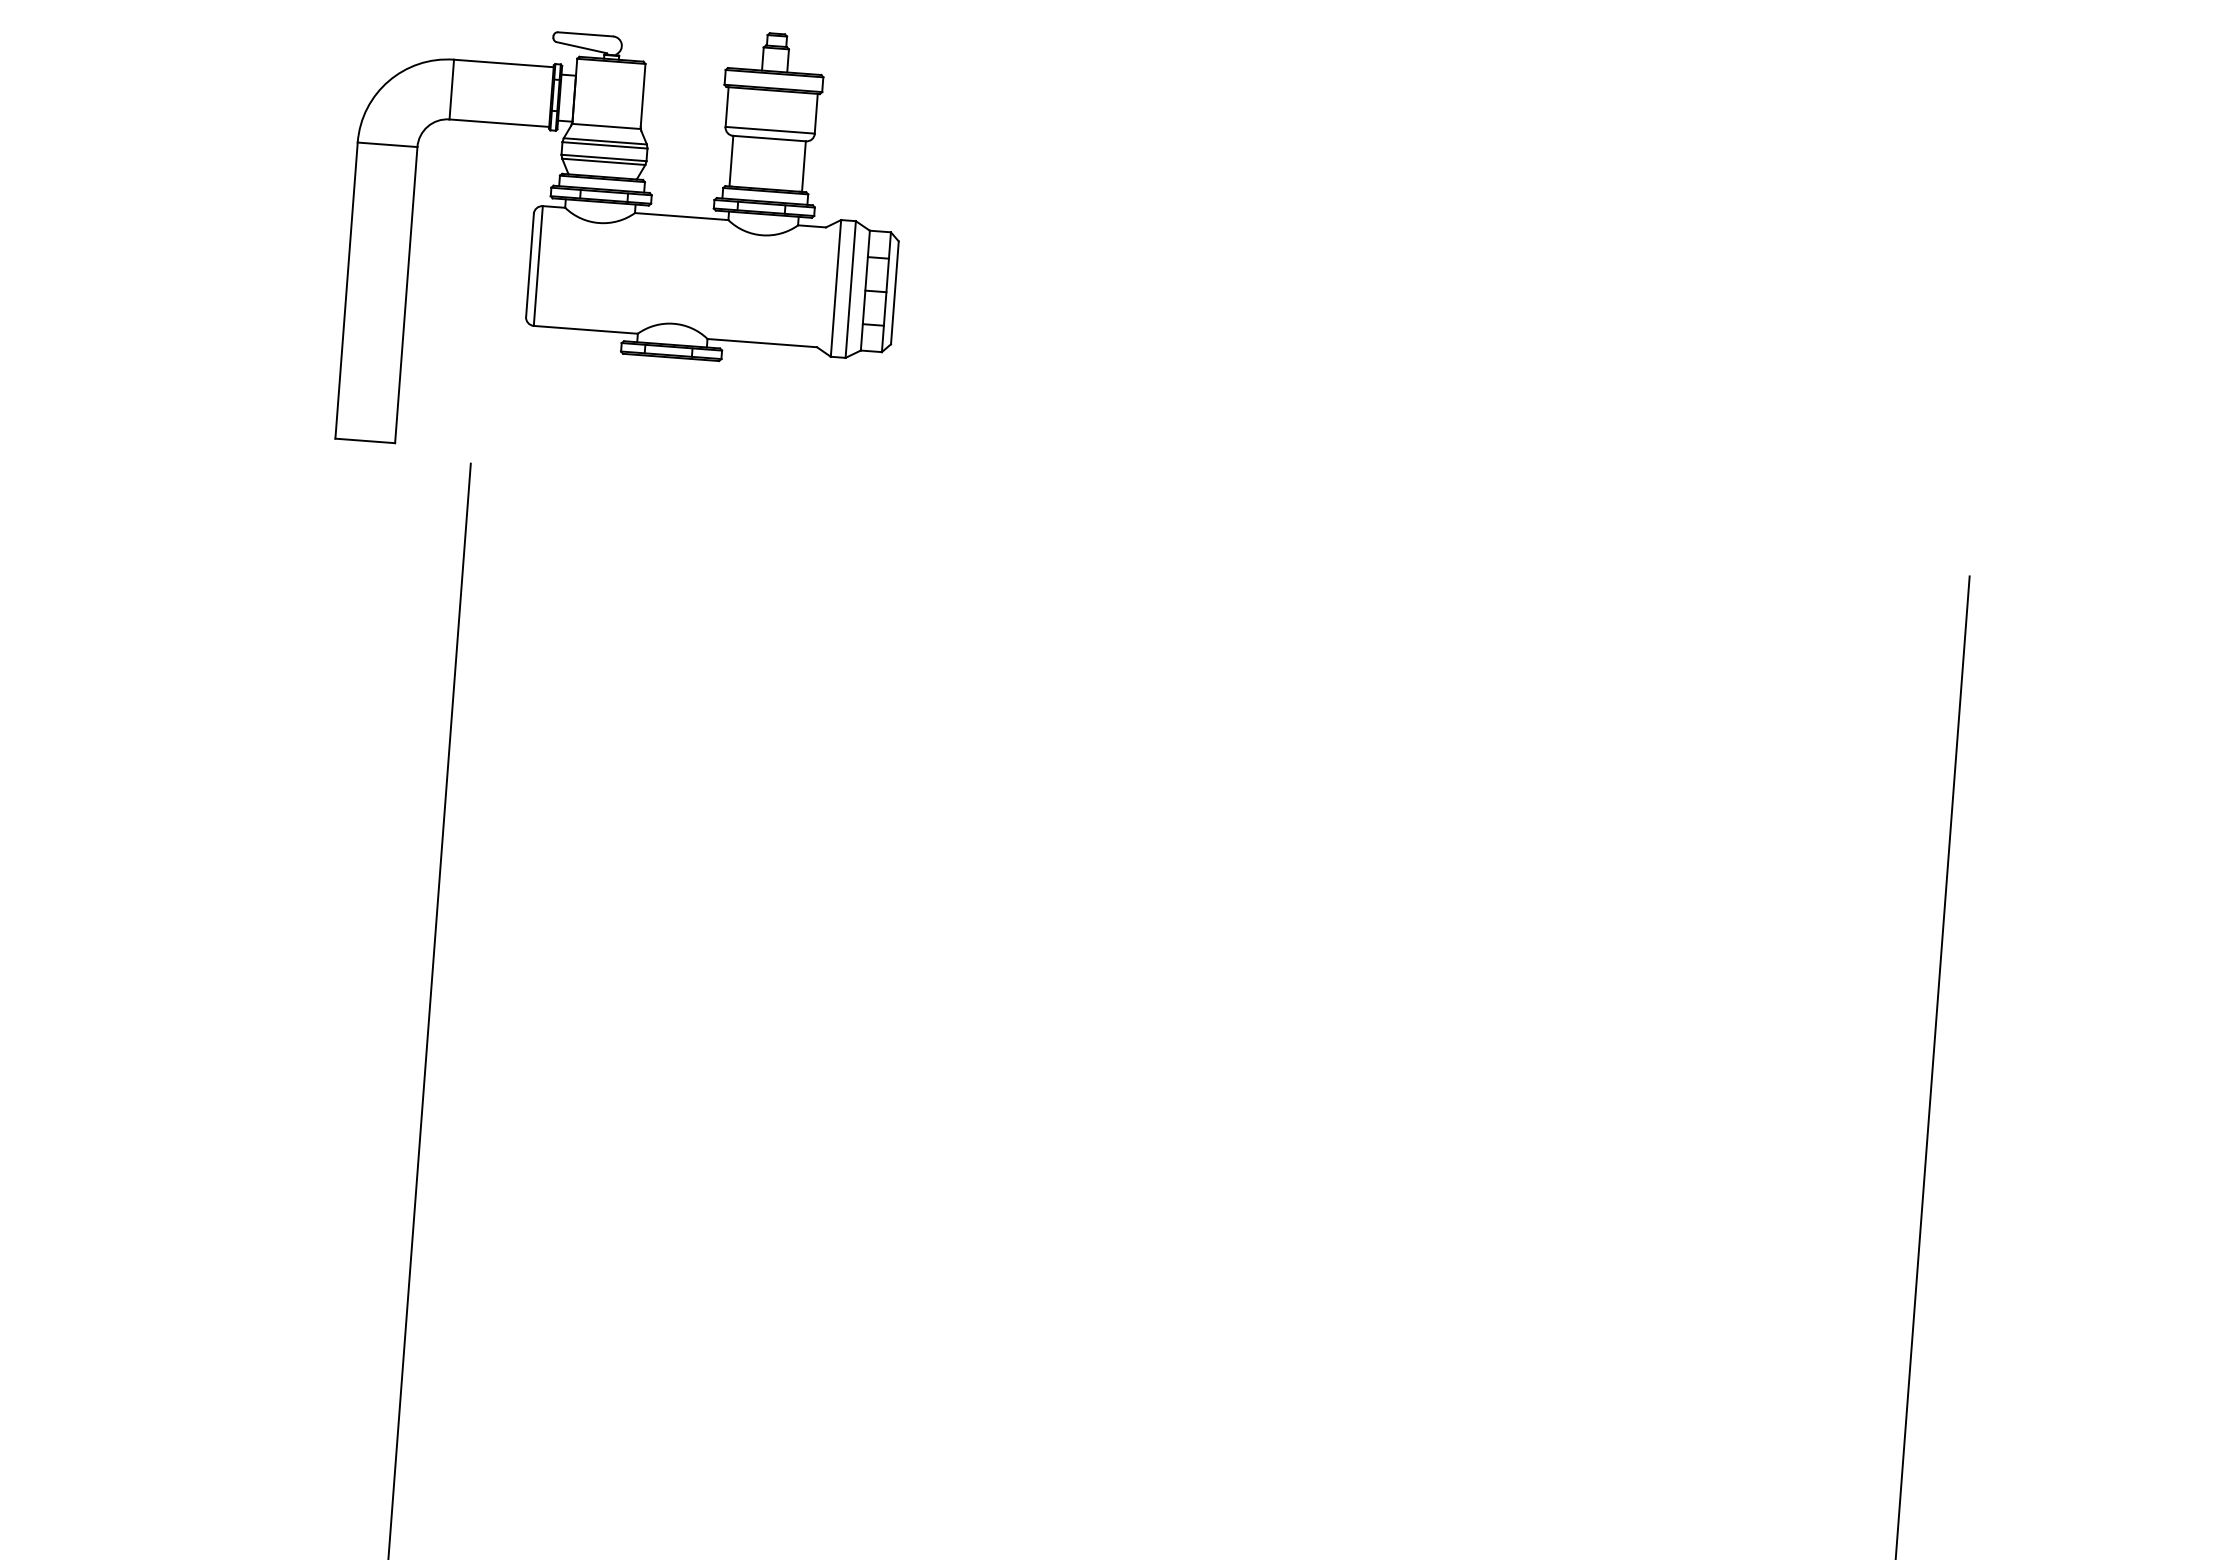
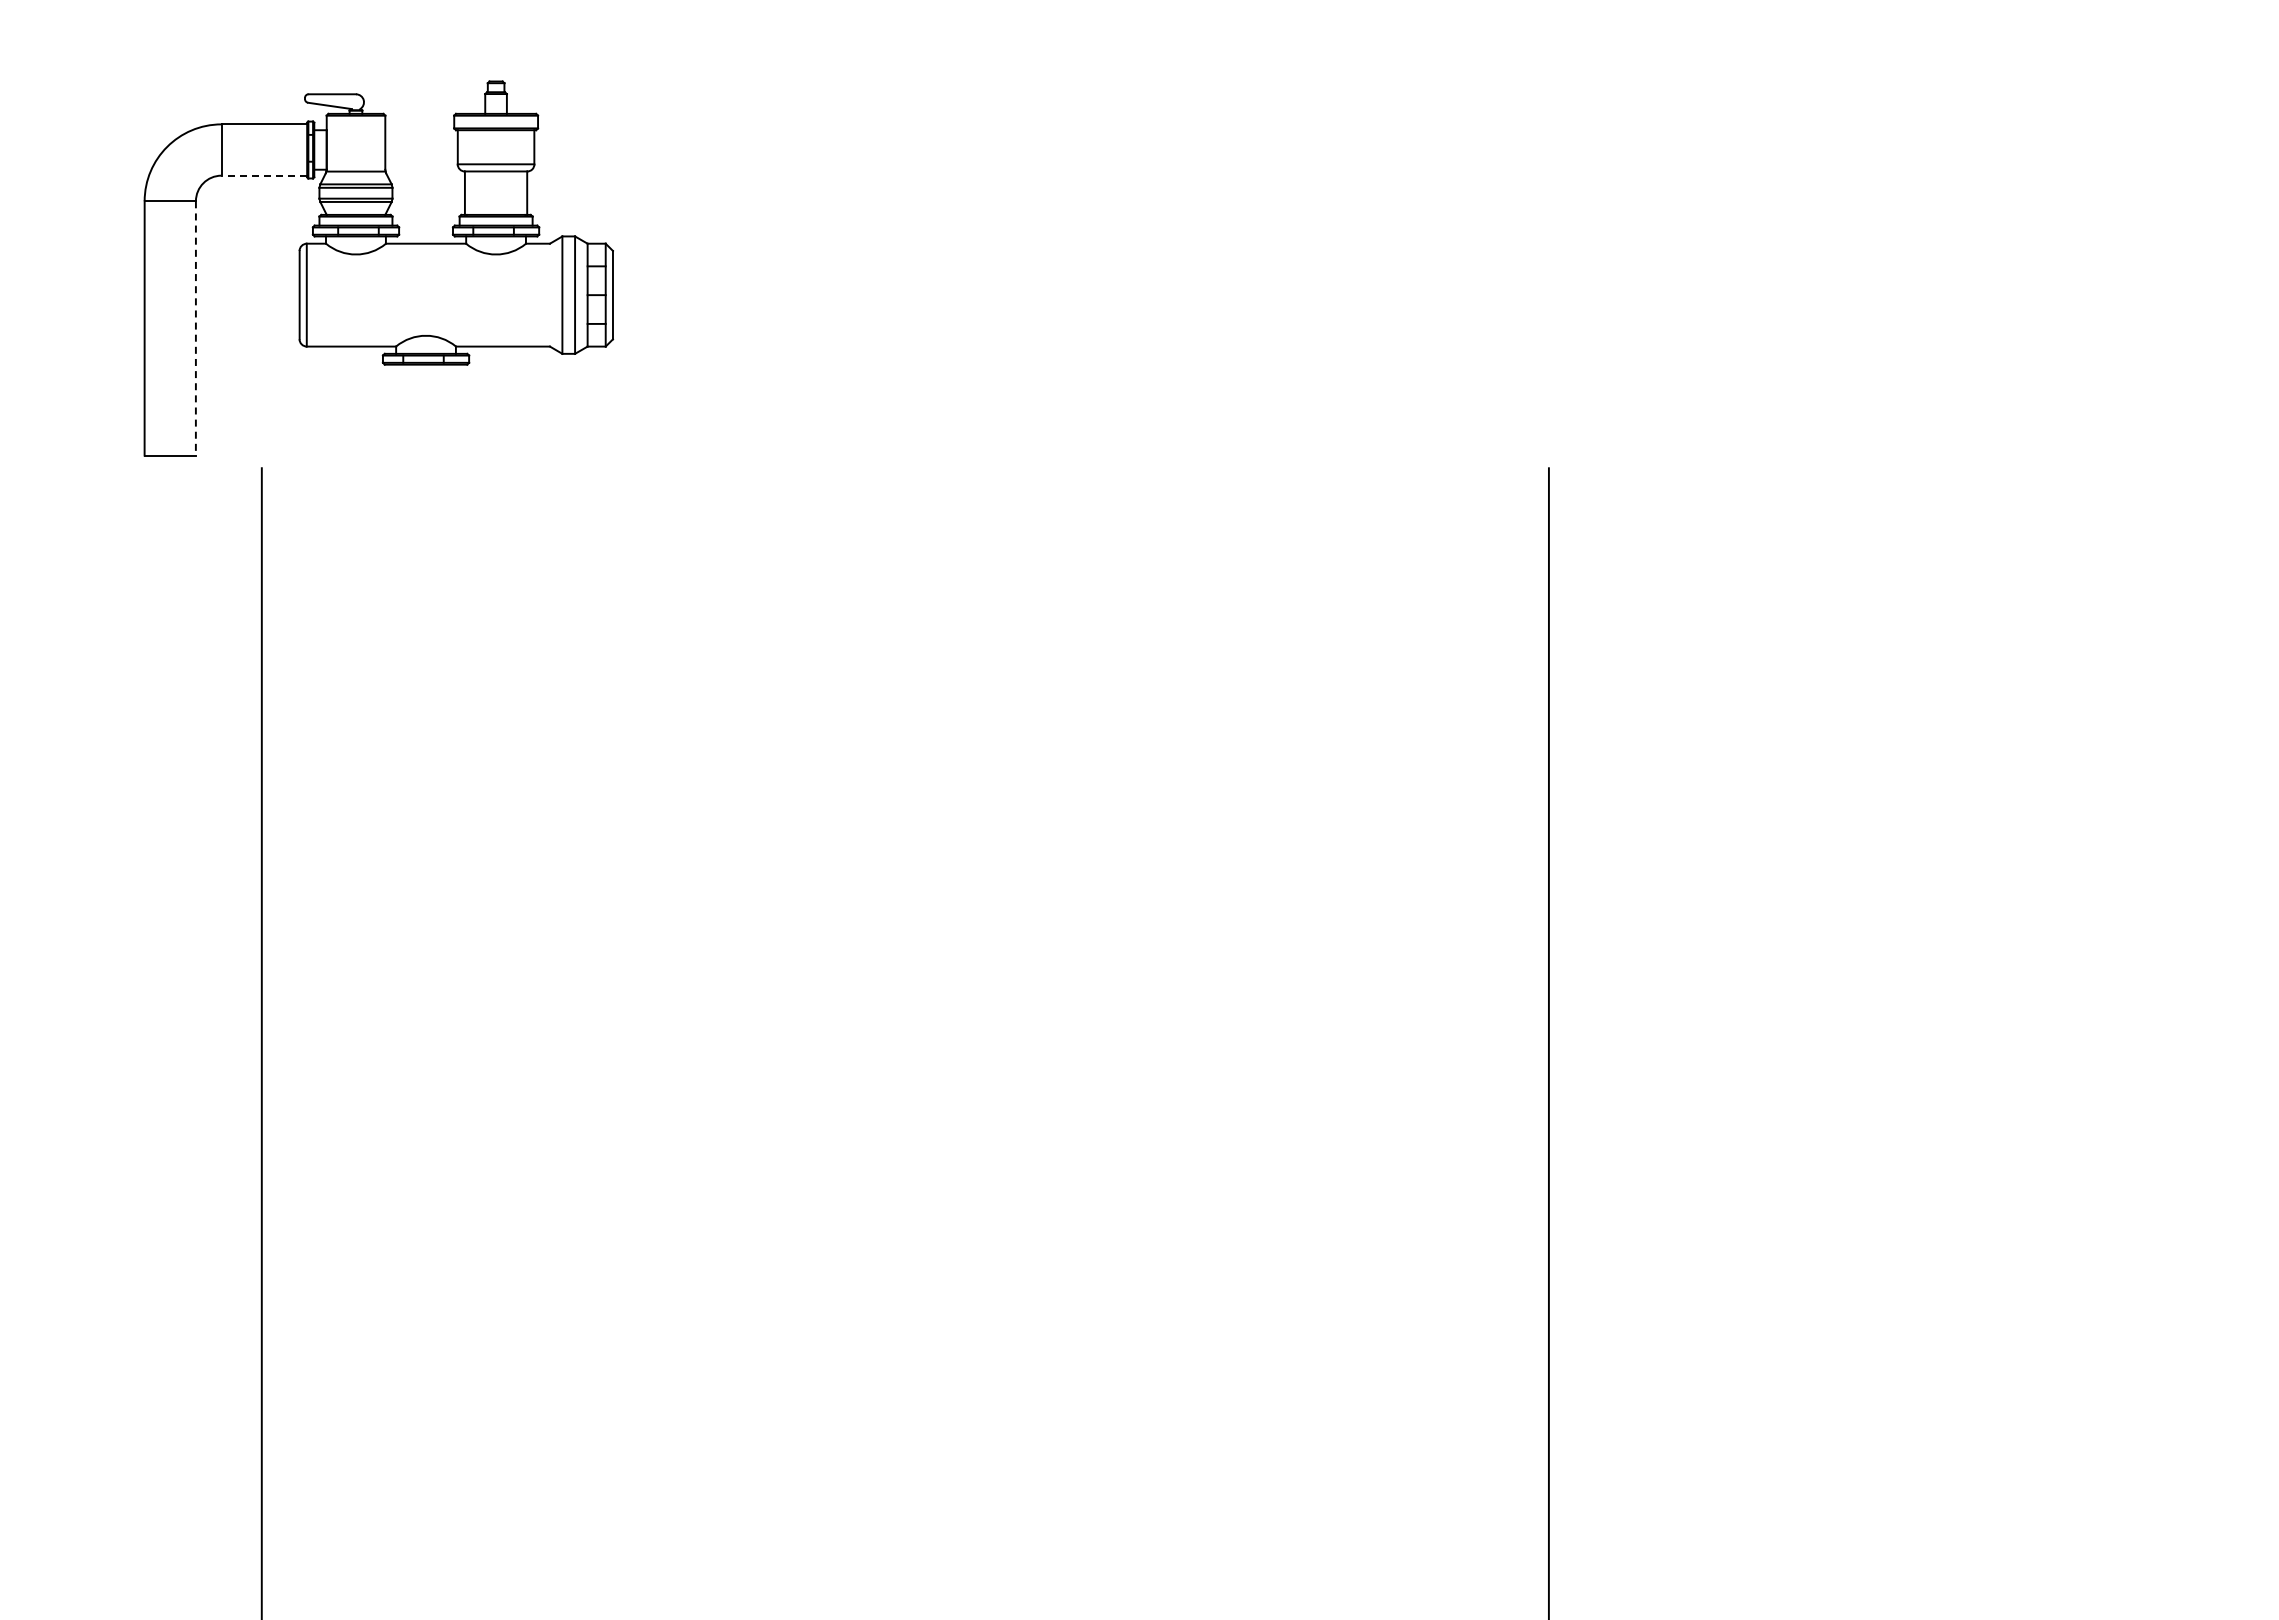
line: (499, 123) -> (264, 175), solid -> dashed
line: (405, 295) -> (195, 328), solid -> dashed

